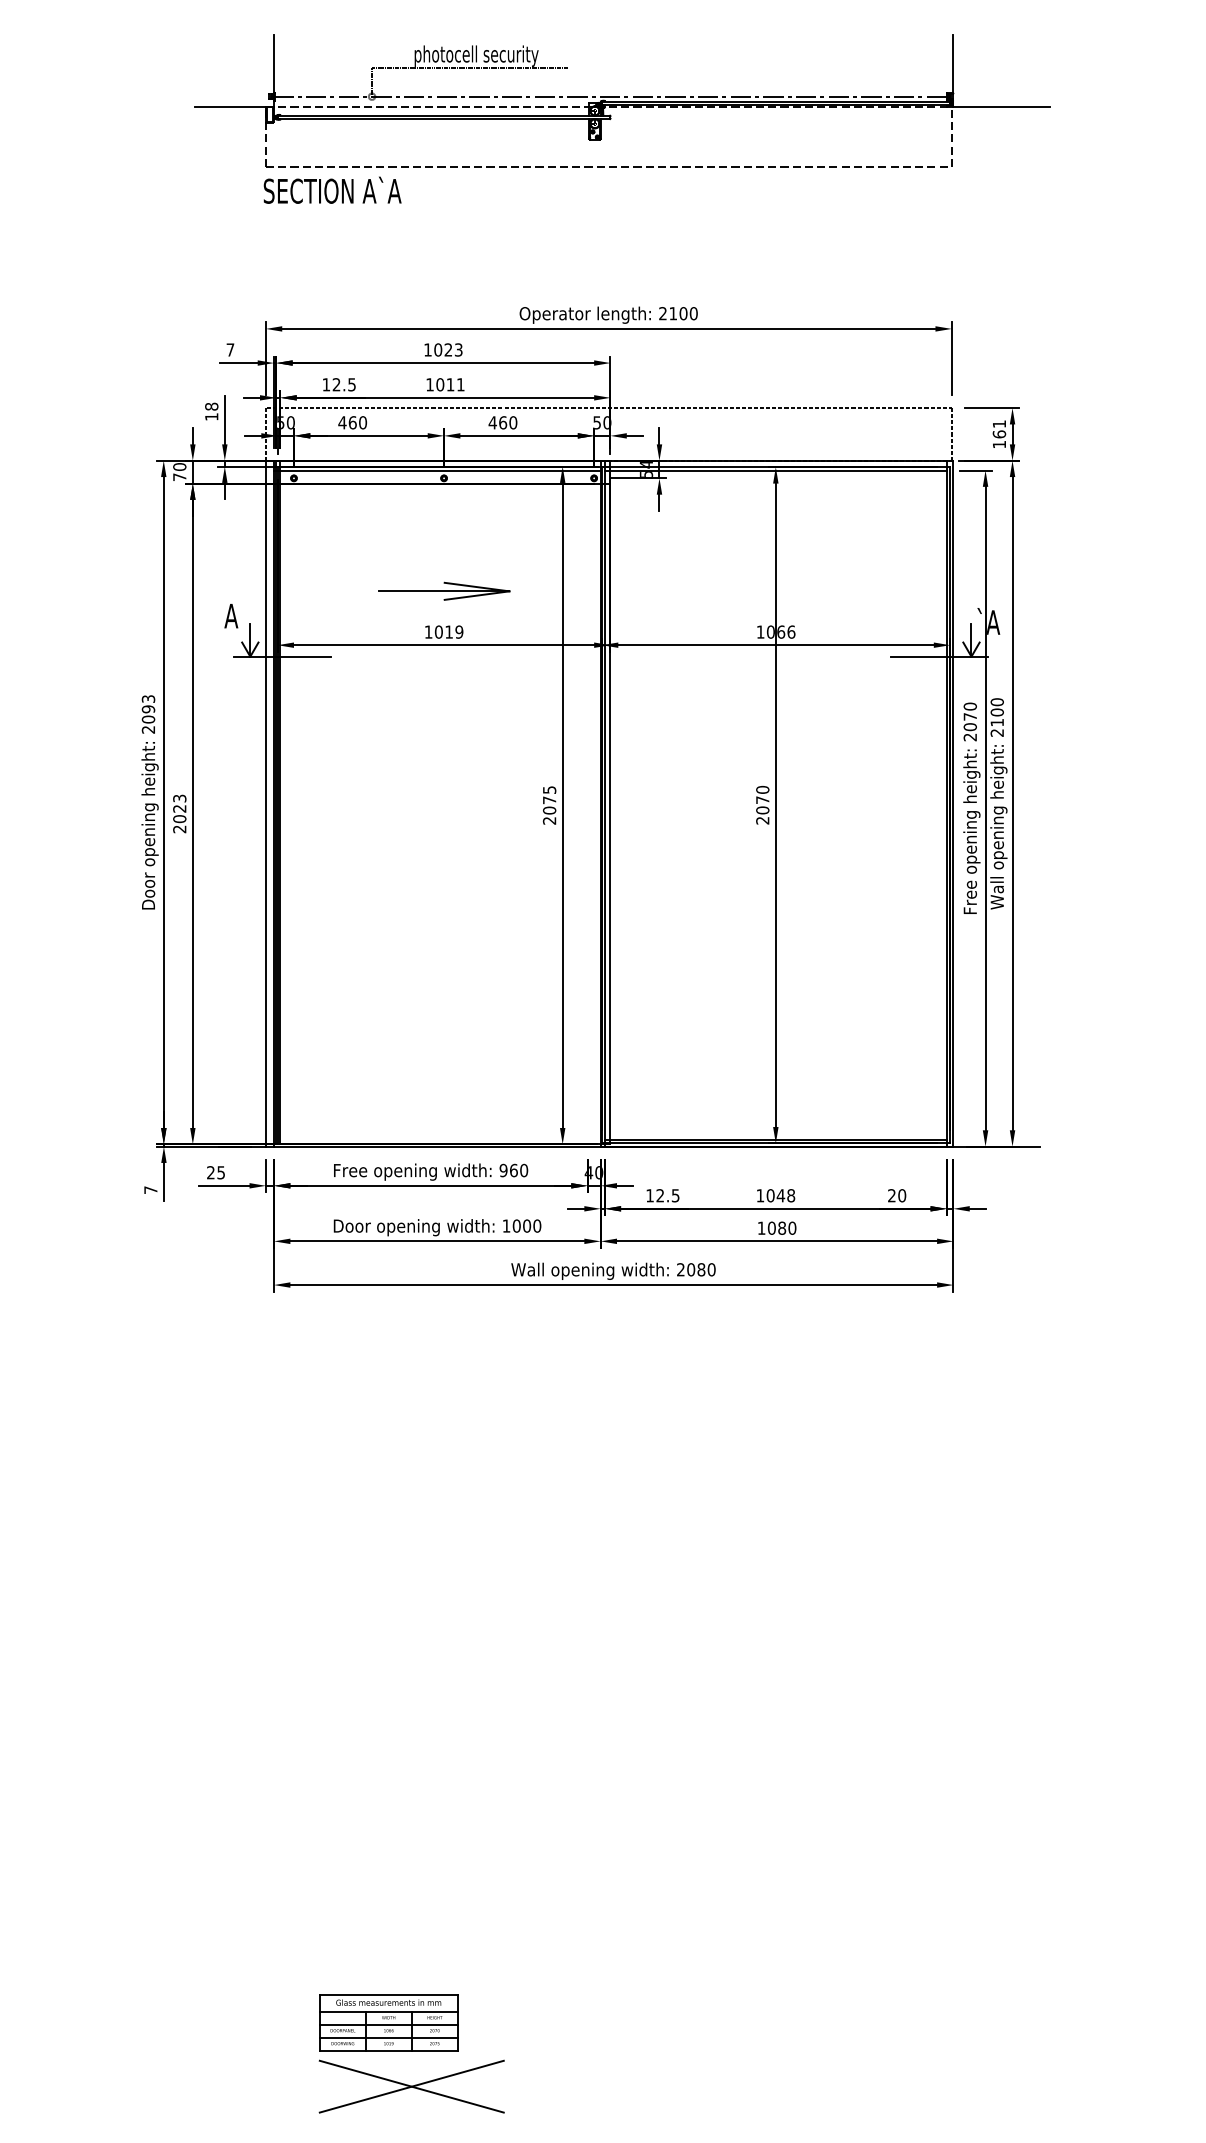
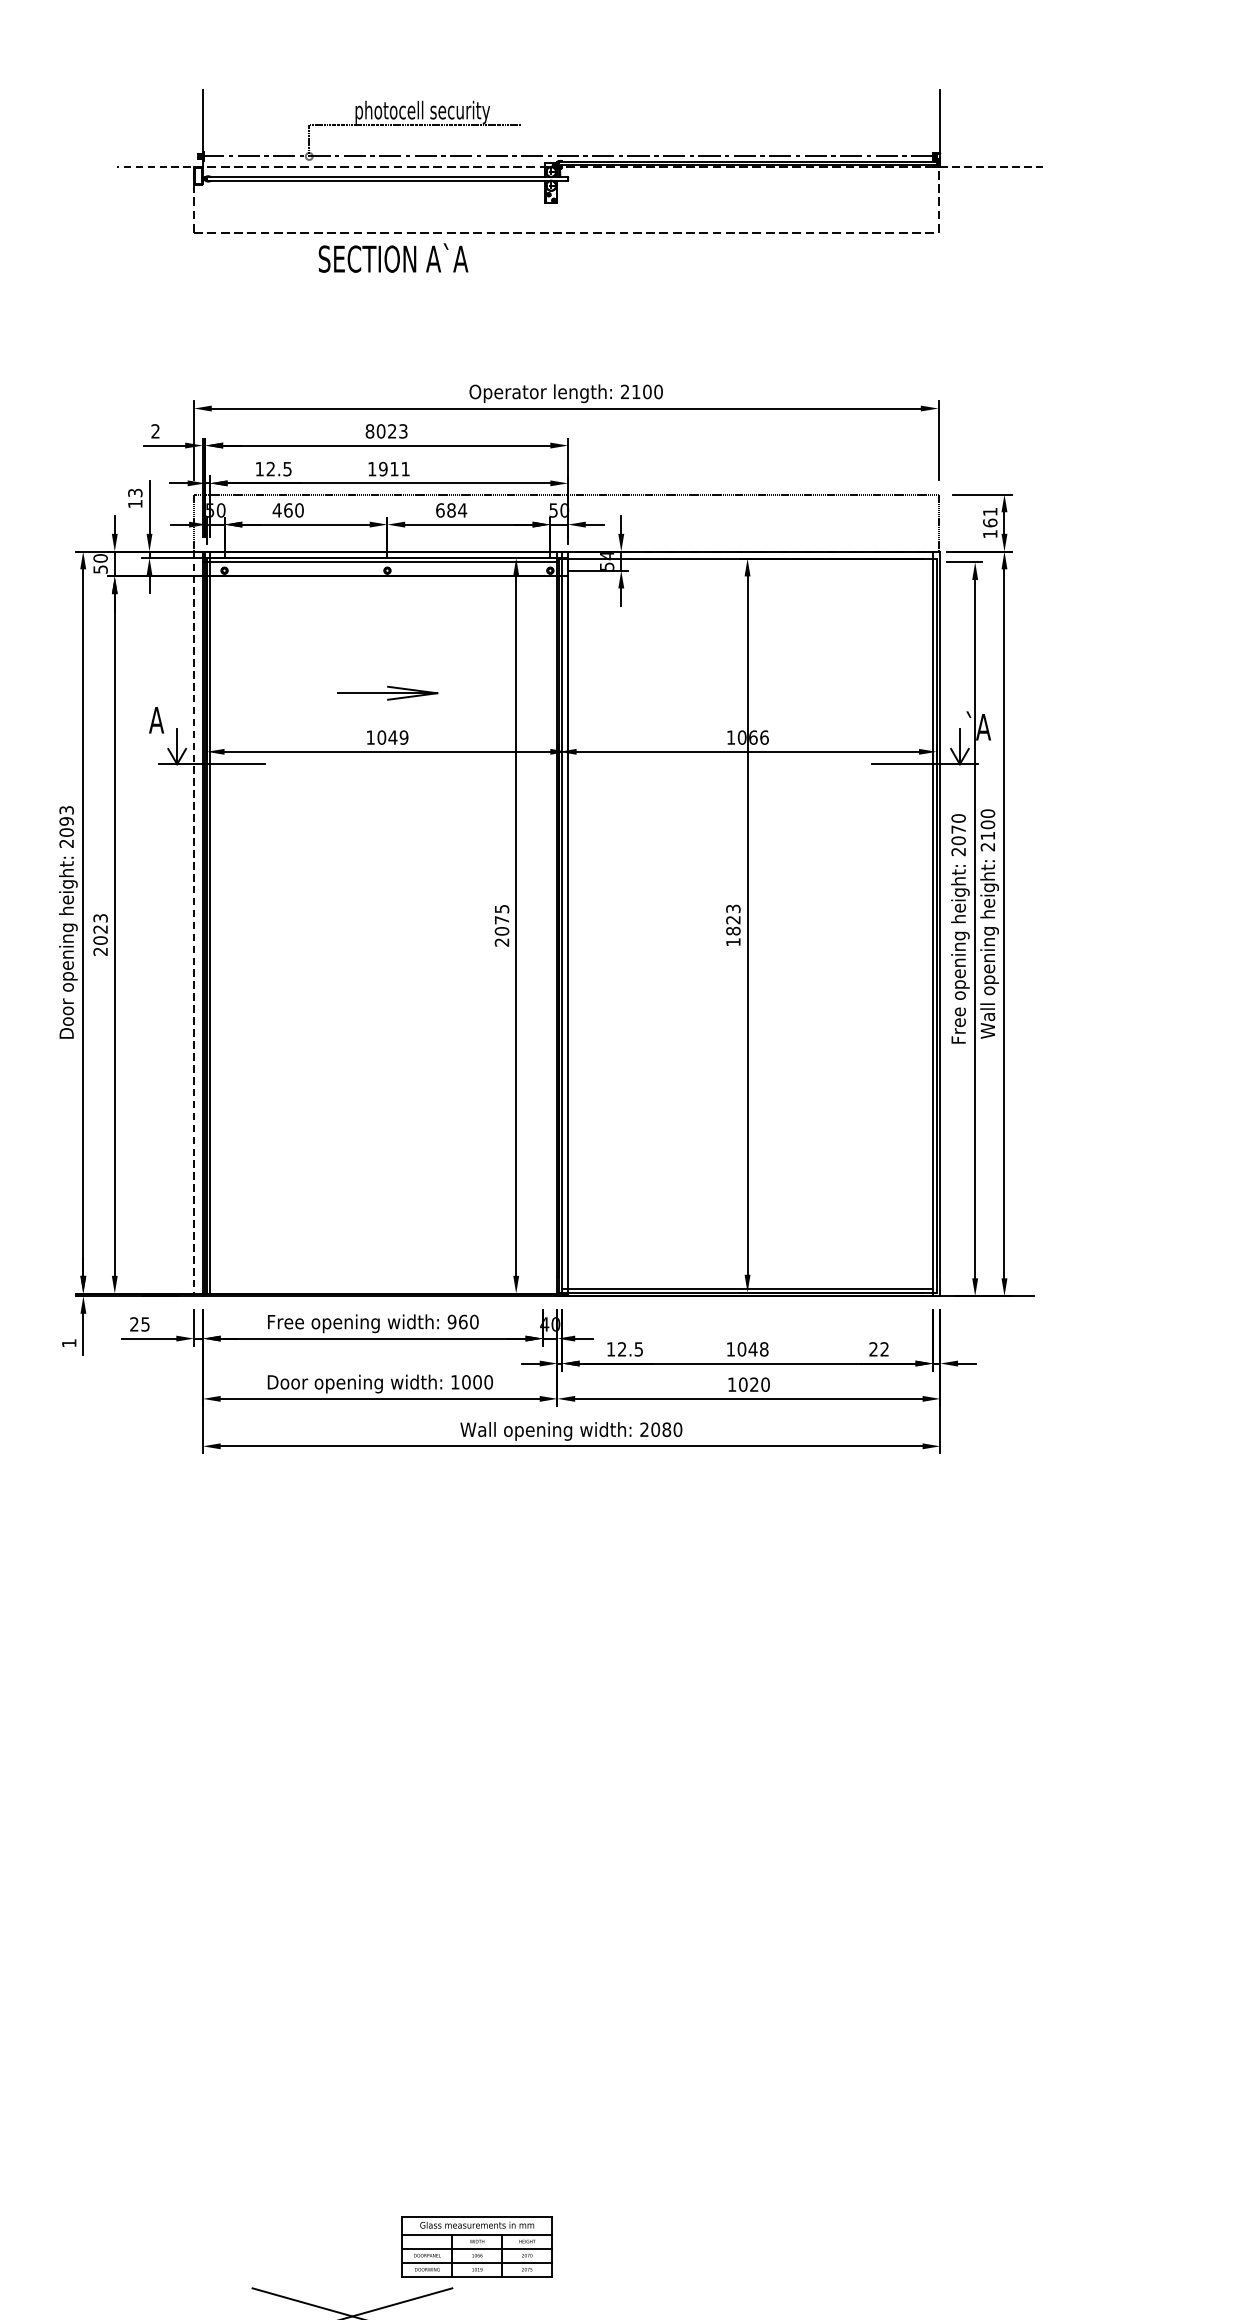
line: (234, 106) -> (160, 167), solid -> dashed
line: (1002, 106) -> (993, 167), solid -> dashed
text: (332, 189) -> (393, 257), moved
text: (230, 349) -> (155, 430), 7 -> 2
text: (427, 349) -> (369, 430), 1023 -> 8023
text: (440, 384) -> (383, 468), 1011 -> 1911
text: (211, 406) -> (135, 492), 18 -> 13
text: (502, 422) -> (450, 510), 460 -> 684
line: (775, 470) -> (747, 562), removed
text: (179, 477) -> (100, 569), 70 -> 50
part: (444, 590) -> (387, 692), size x0.7
text: (448, 631) -> (392, 736), 1019 -> 1049
line: (265, 803) -> (193, 923), solid -> dashed
text: (762, 804) -> (733, 924), 2070 -> 1823
text: (150, 1189) -> (68, 1342), 7 -> 1
text: (902, 1195) -> (885, 1349), 20 -> 22
text: (782, 1227) -> (754, 1383), 1080 -> 1020
part: (388, 2022) -> (476, 2246), moved

